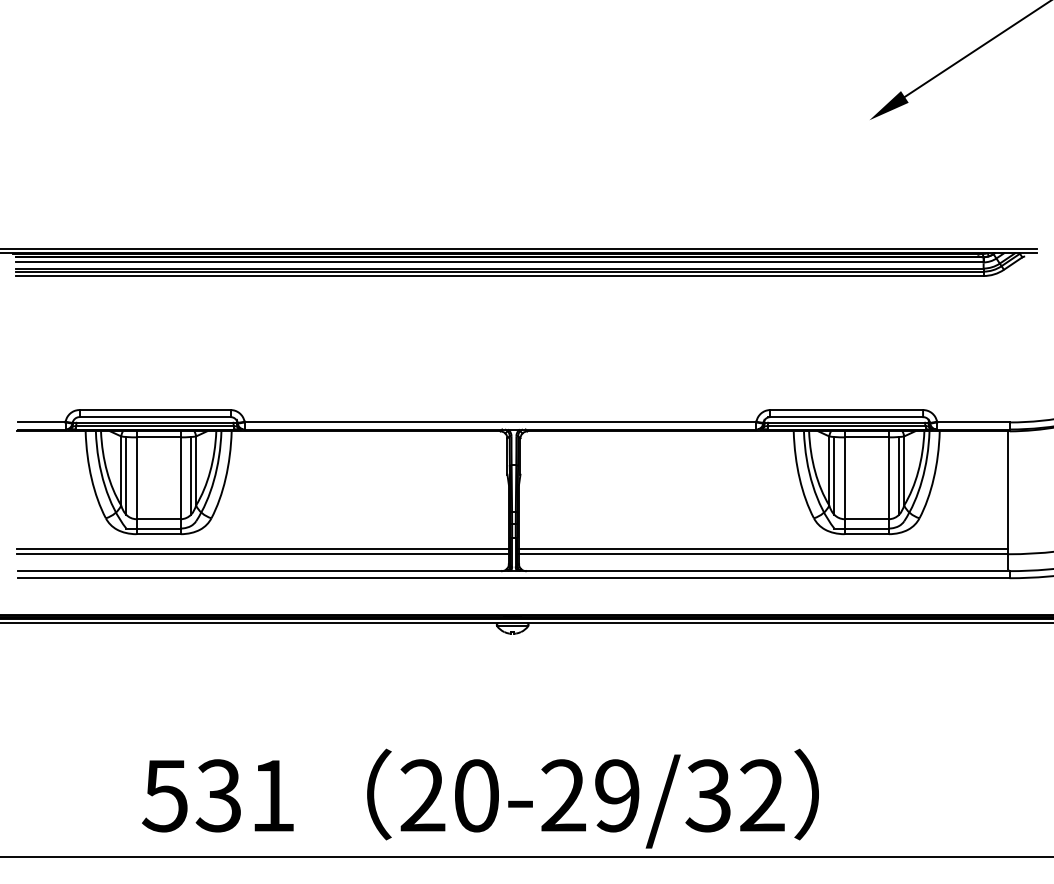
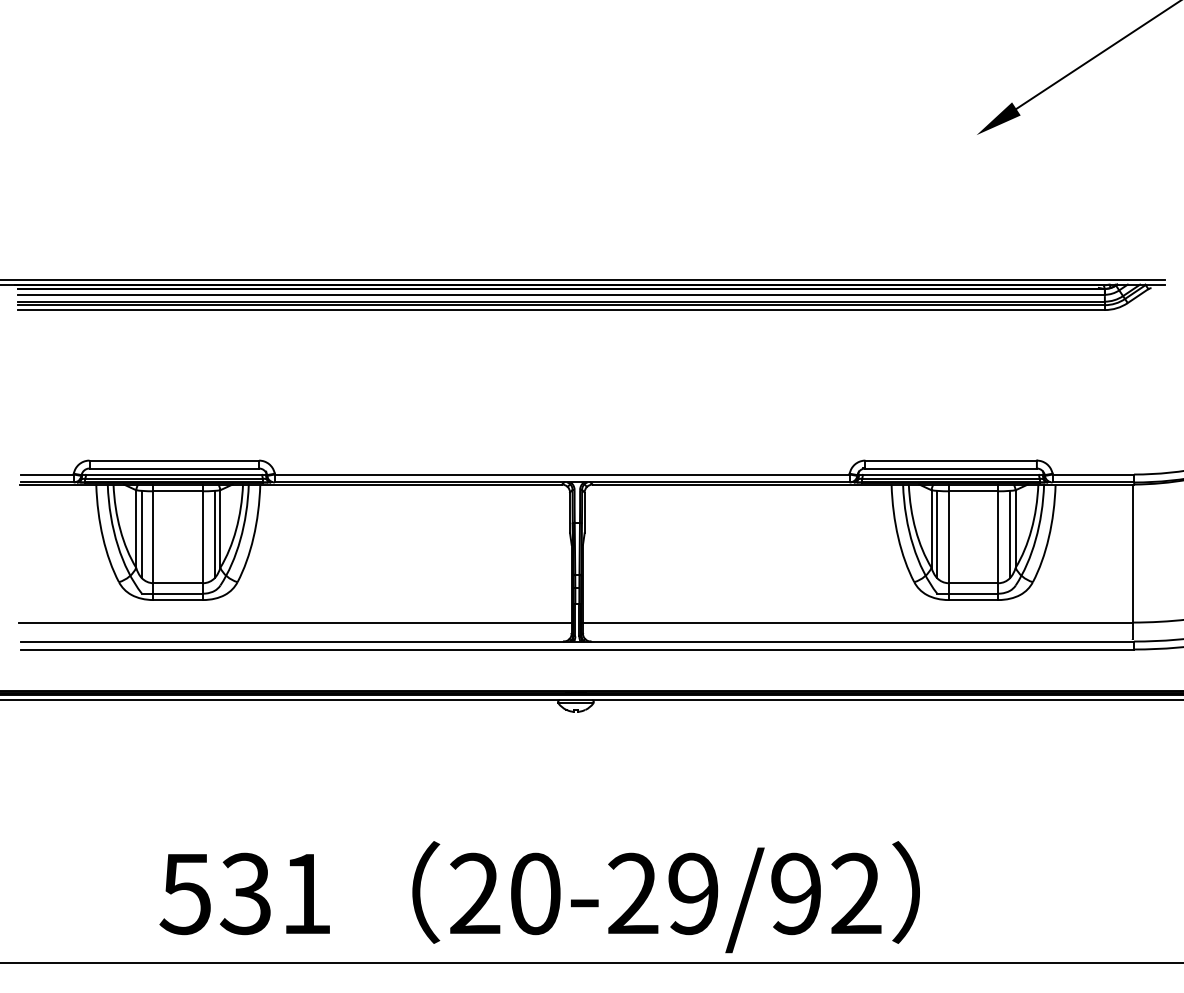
line: (262, 549) -> (294, 617), removed
line: (763, 549) -> (857, 617), removed
text: (707, 795) -> (794, 893), 20-29/32 -> 20-29/92

